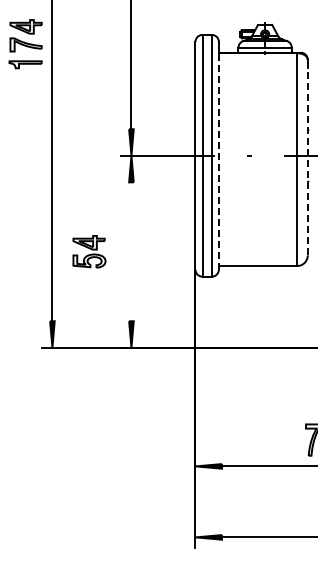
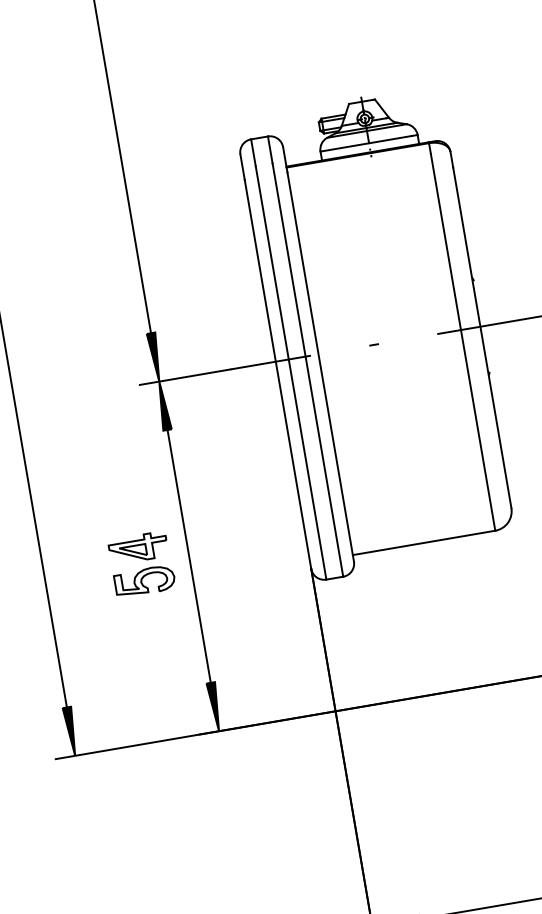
line: (307, 161) -> (481, 337), dashed -> solid
line: (218, 162) -> (319, 366), dashed -> solid
part: (89, 251) -> (141, 563), moved
line: (131, 251) -> (189, 555), added

